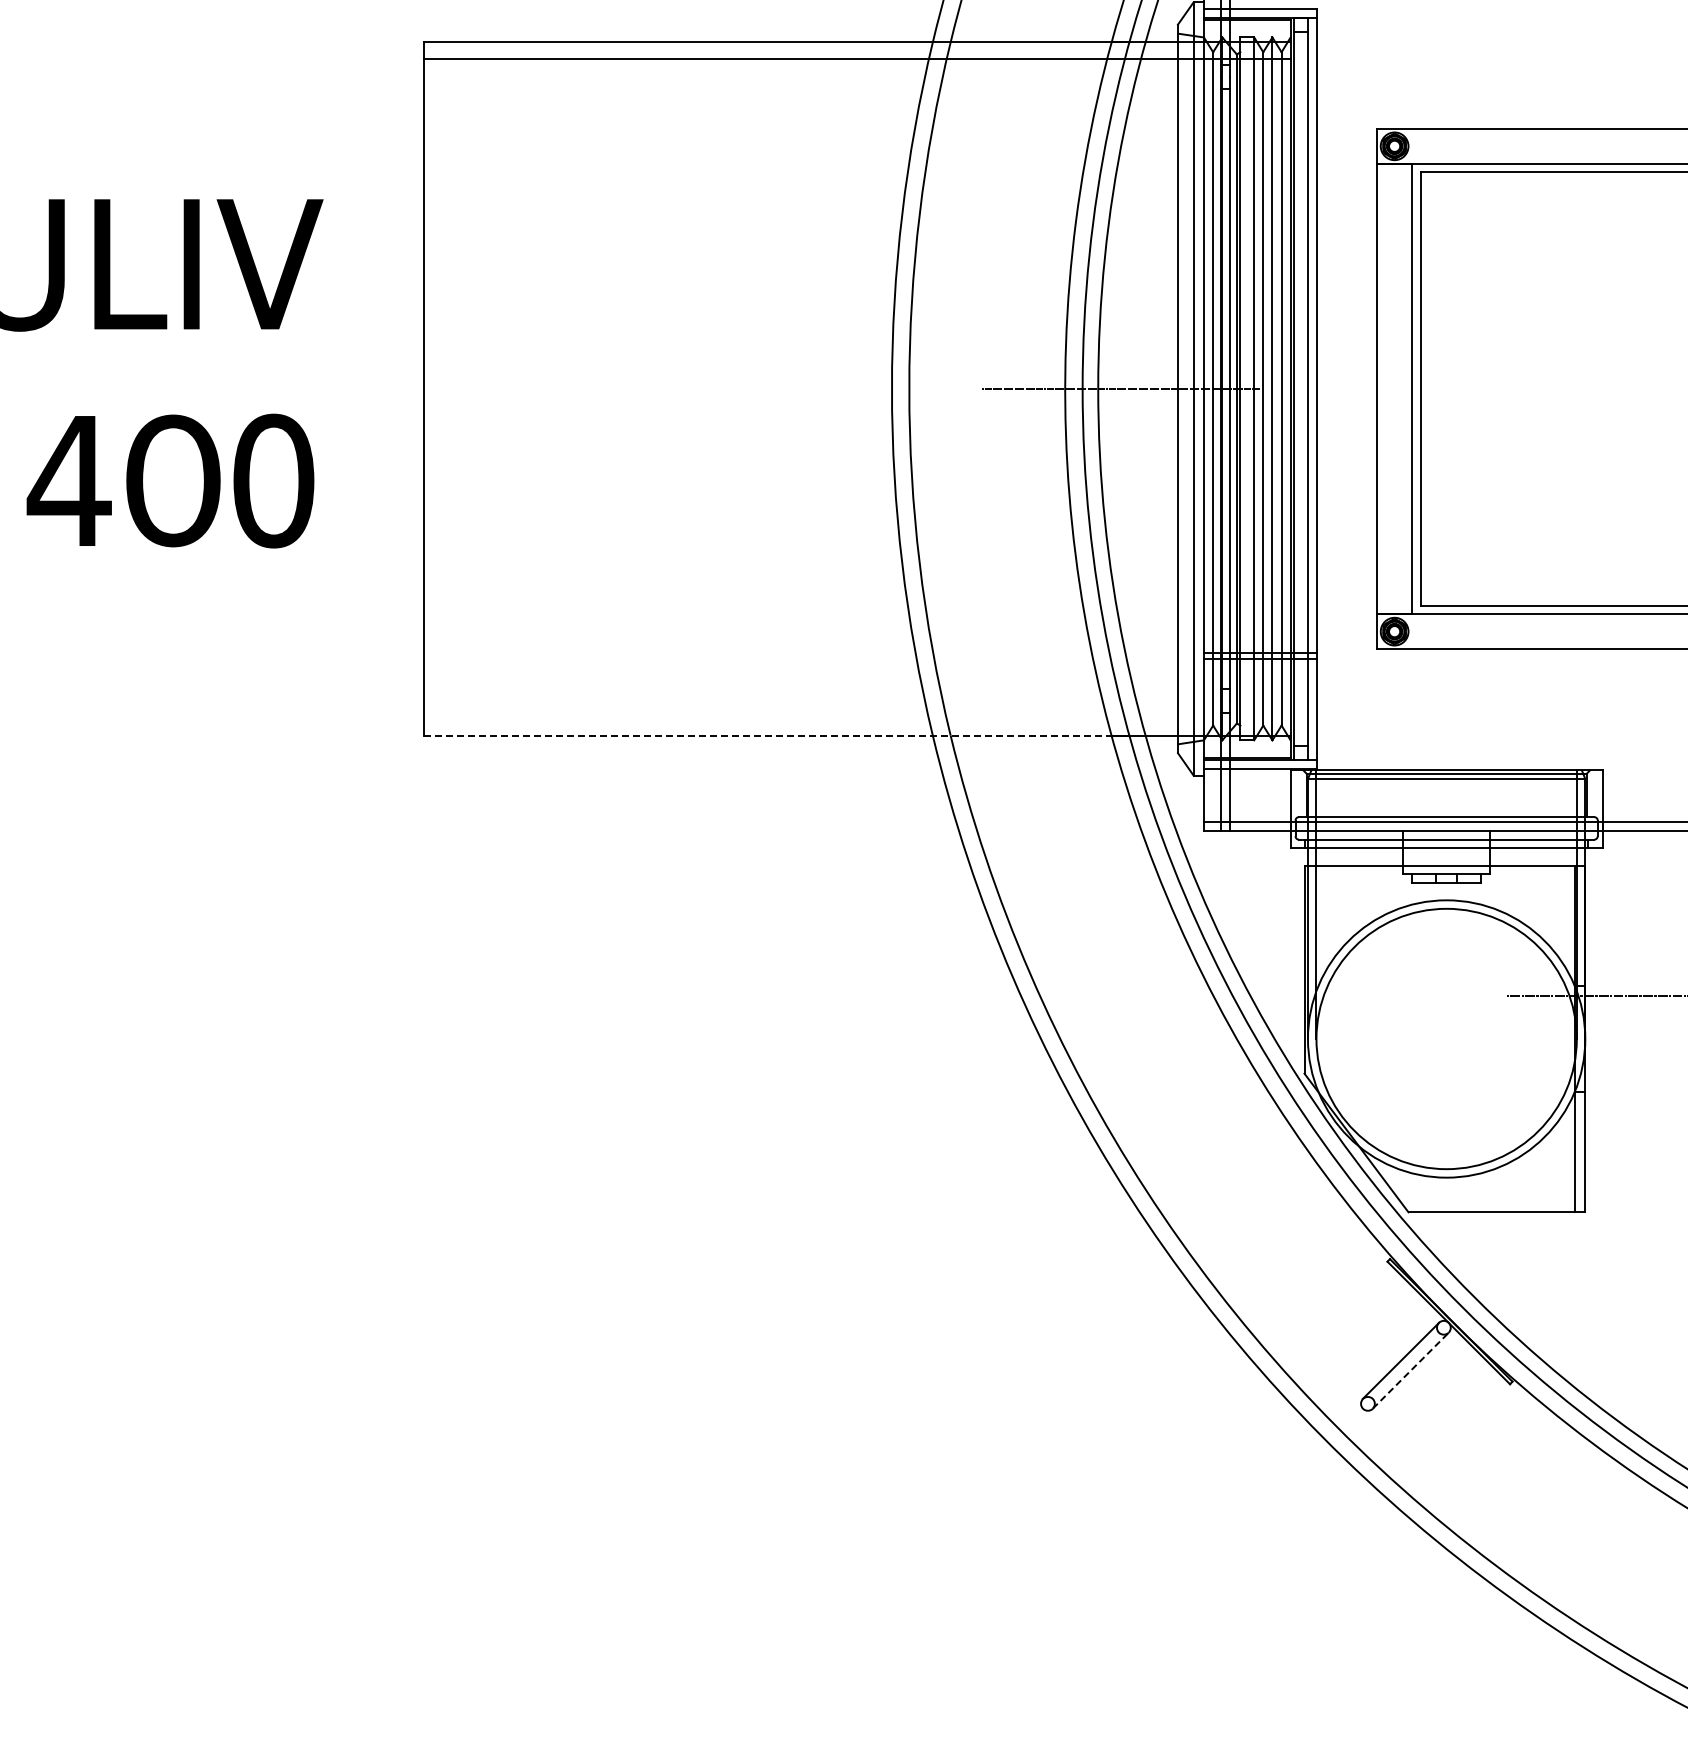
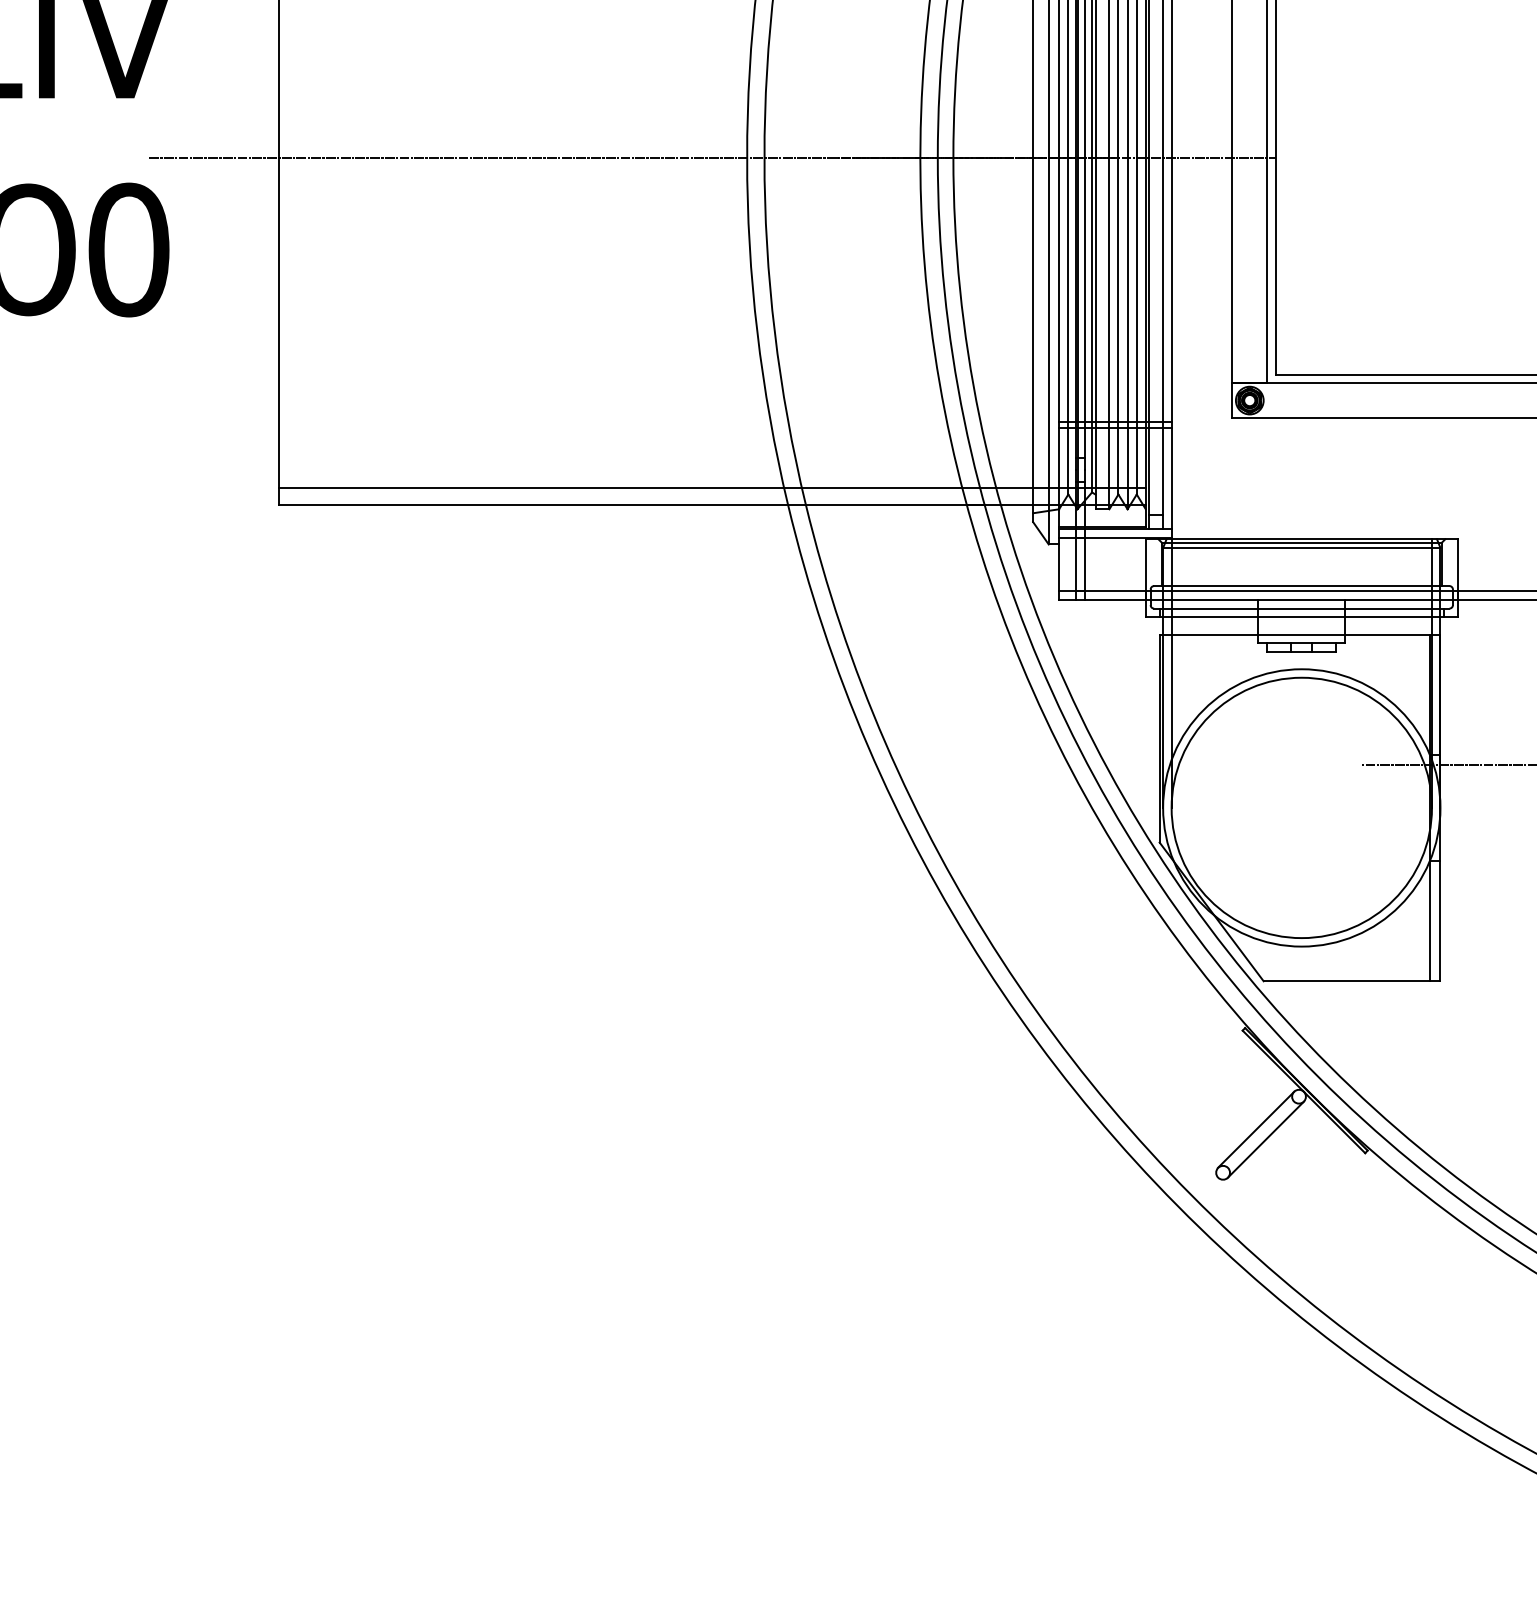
line: (856, 389) -> (711, 158), added
line: (856, 718) -> (711, 487), added
line: (767, 735) -> (622, 504), dashed -> solid
line: (1410, 1370) -> (1265, 1139), dashed -> solid

